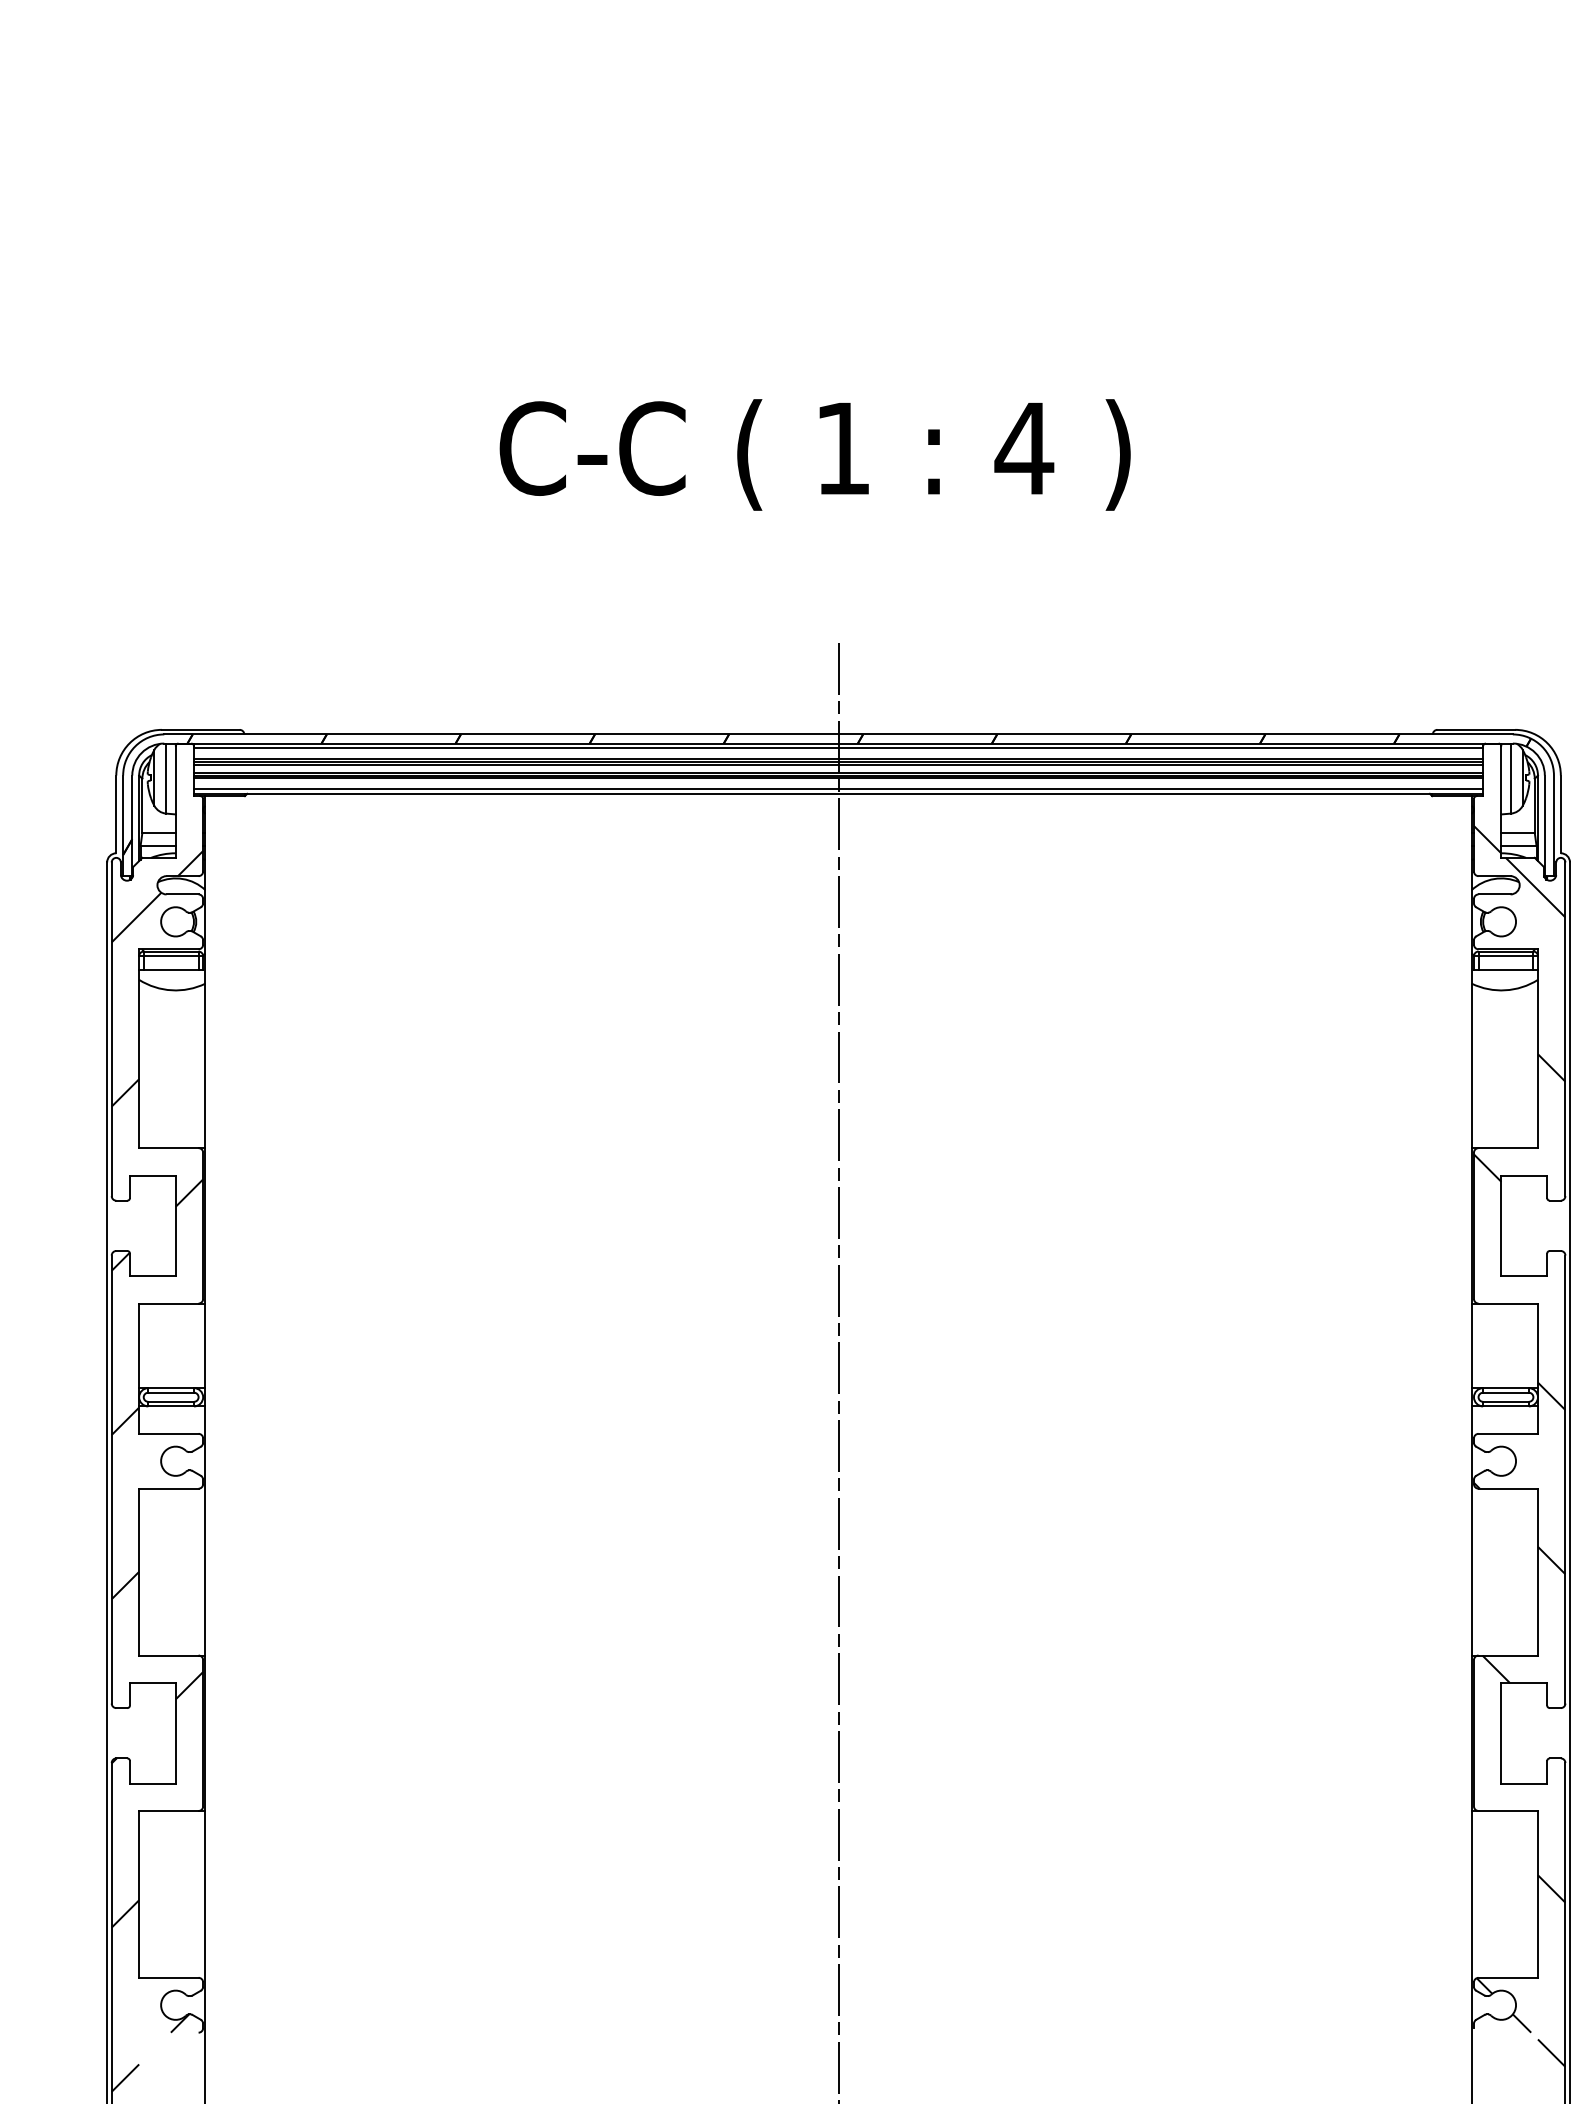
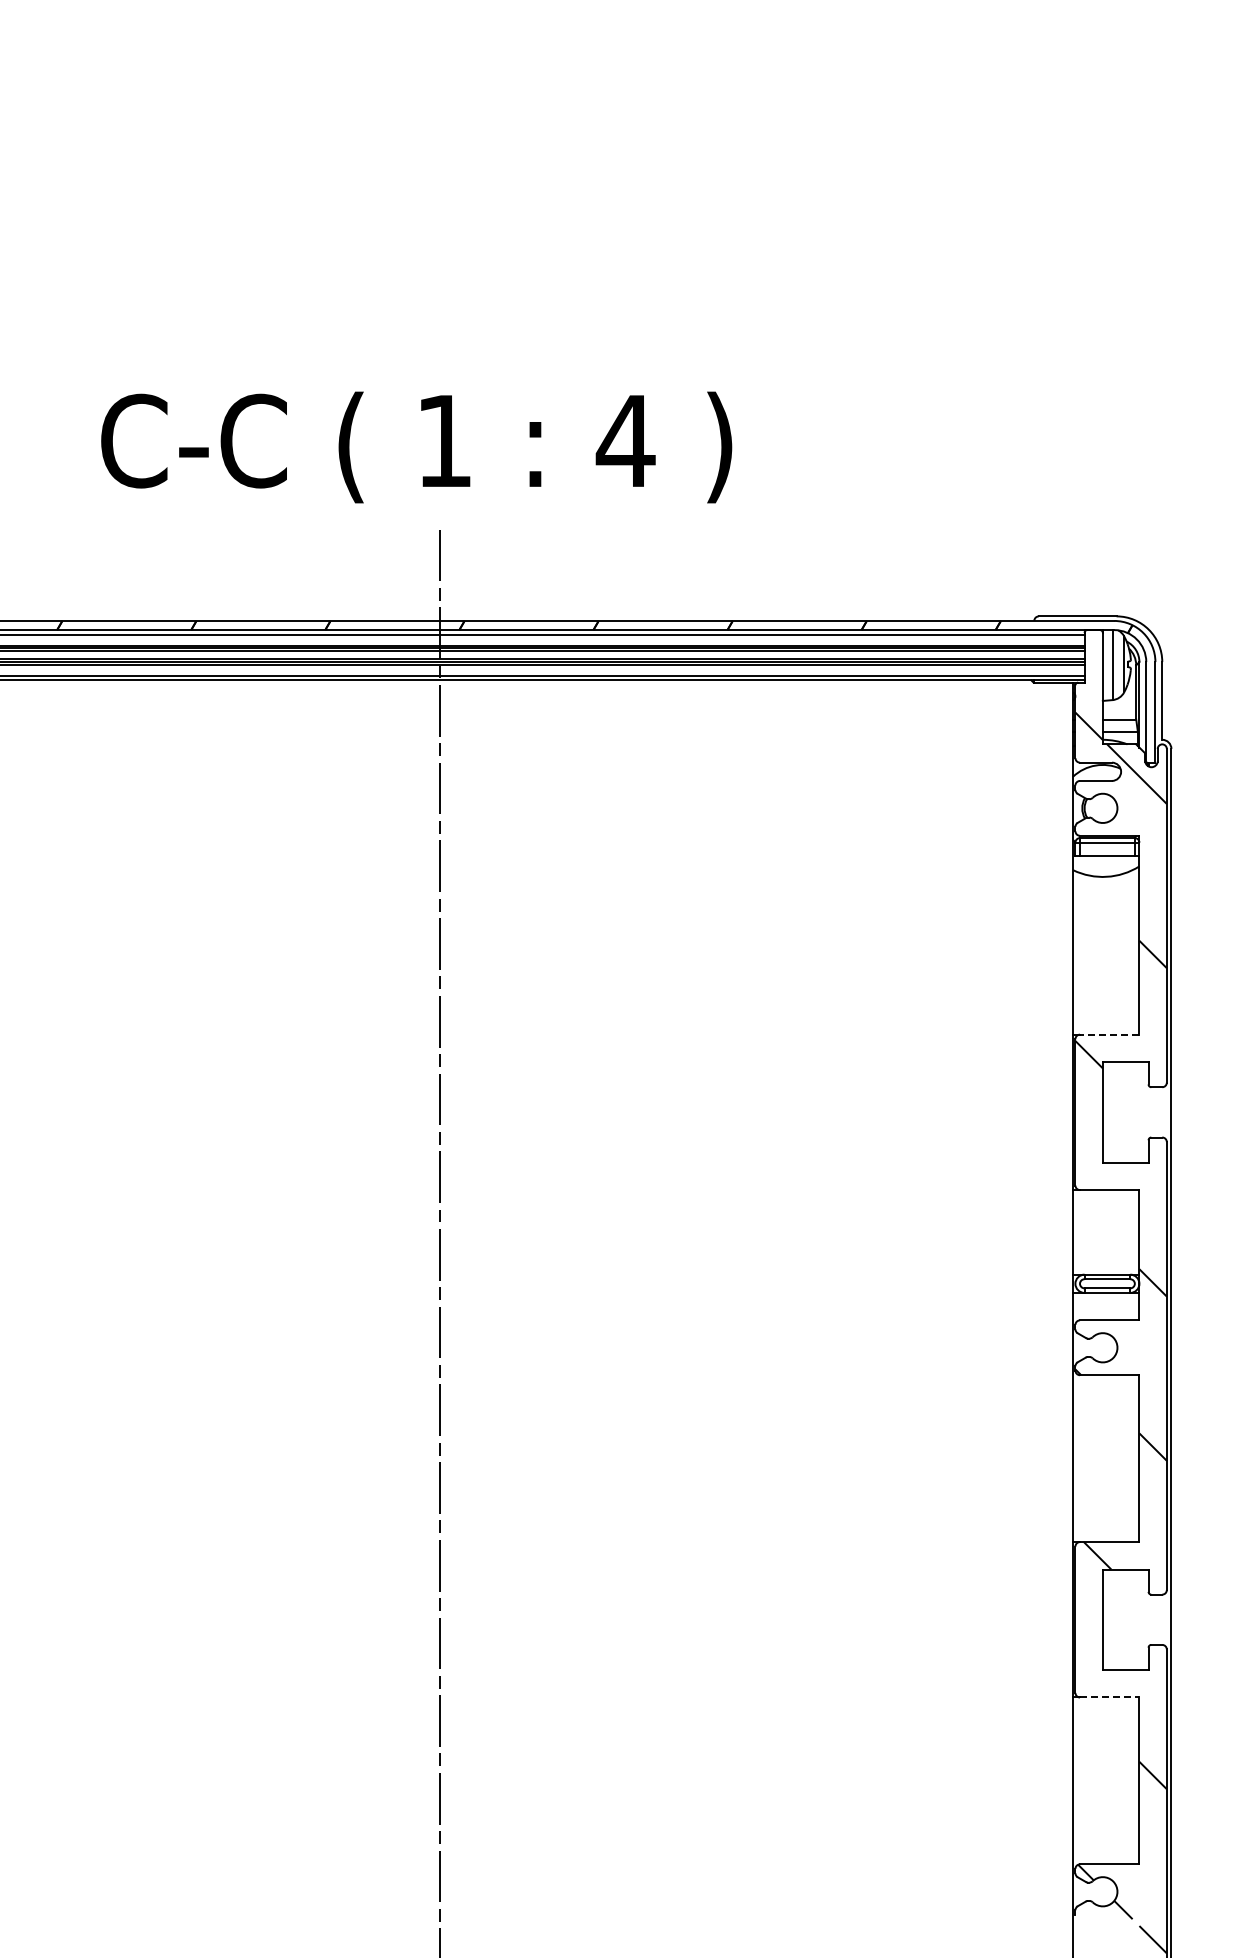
text: (814, 454) -> (415, 447), moved
line: (1508, 1148) -> (1109, 1035), solid -> dashed
line: (1508, 1810) -> (1109, 1697), solid -> dashed

